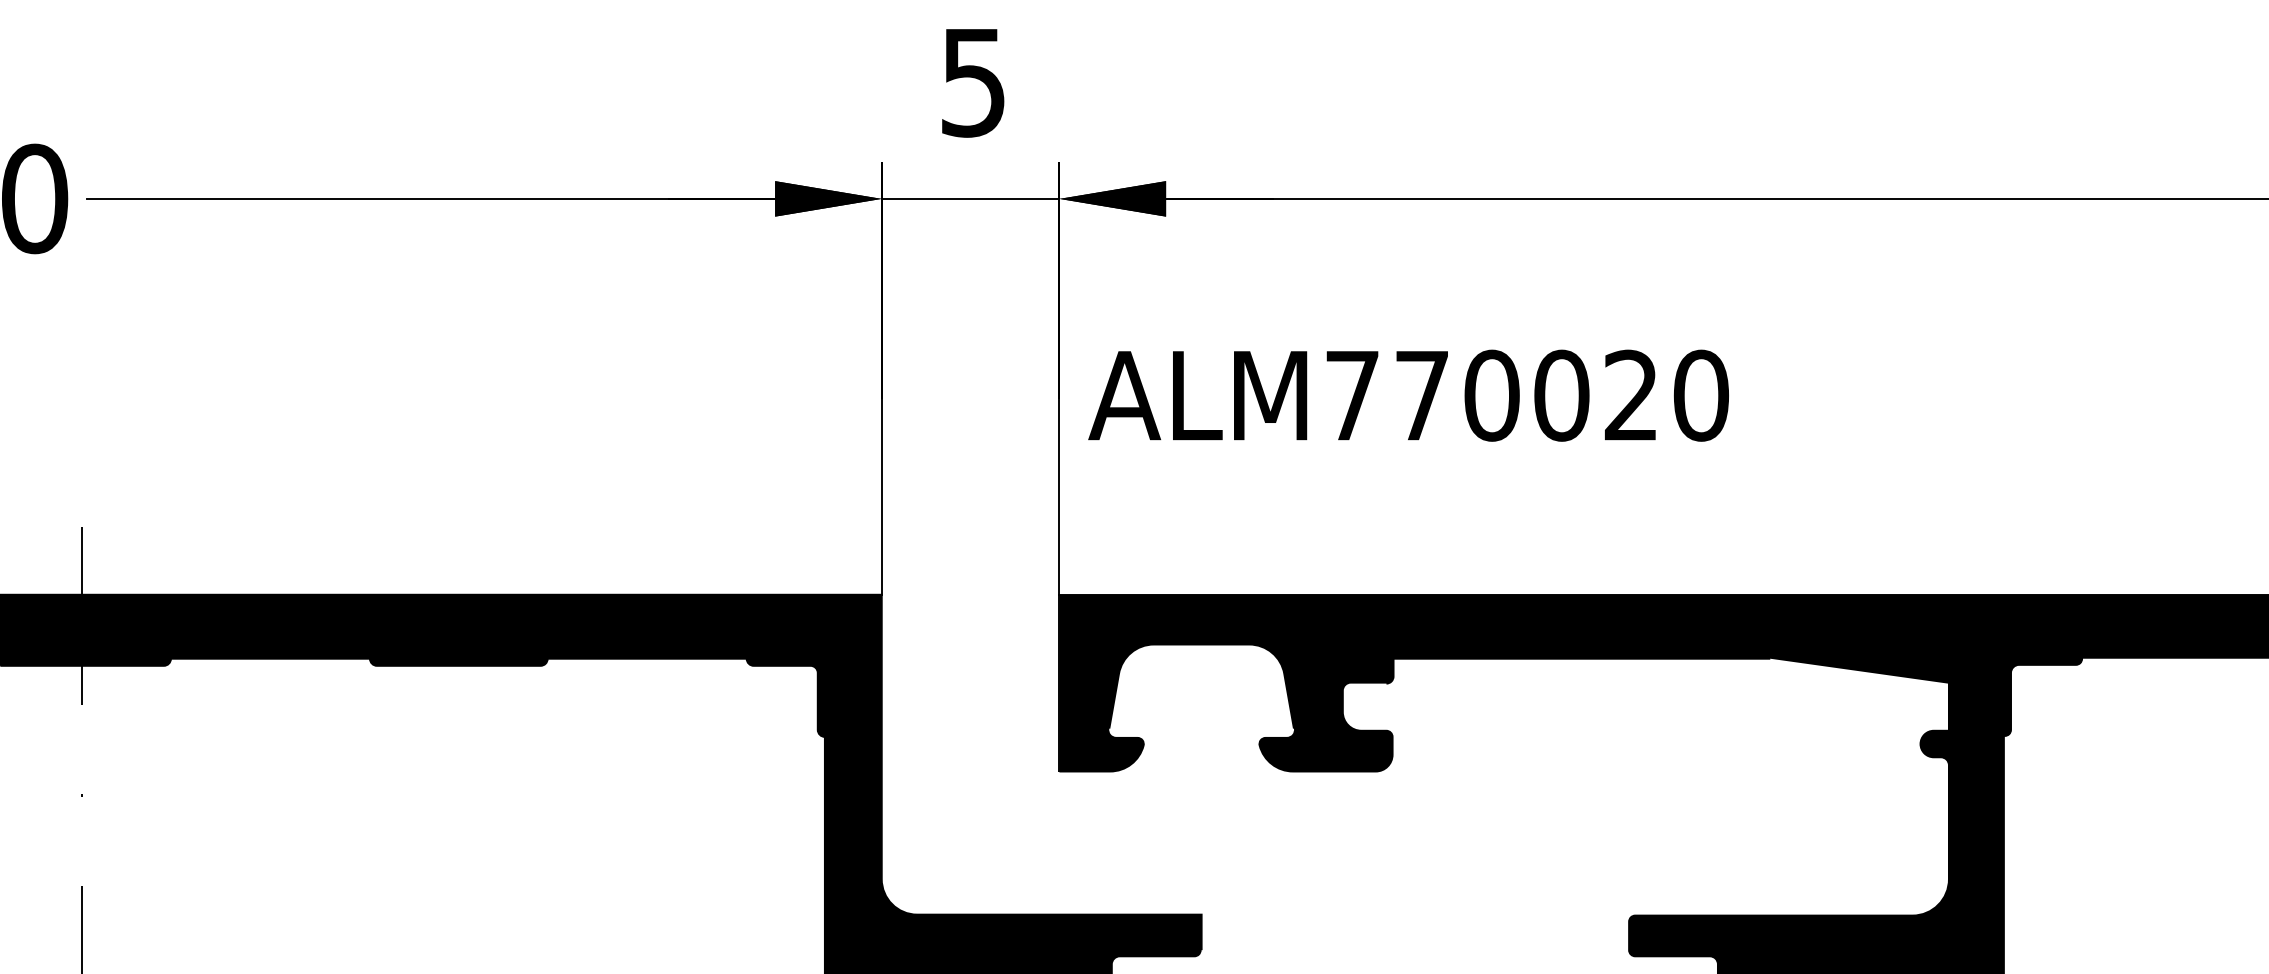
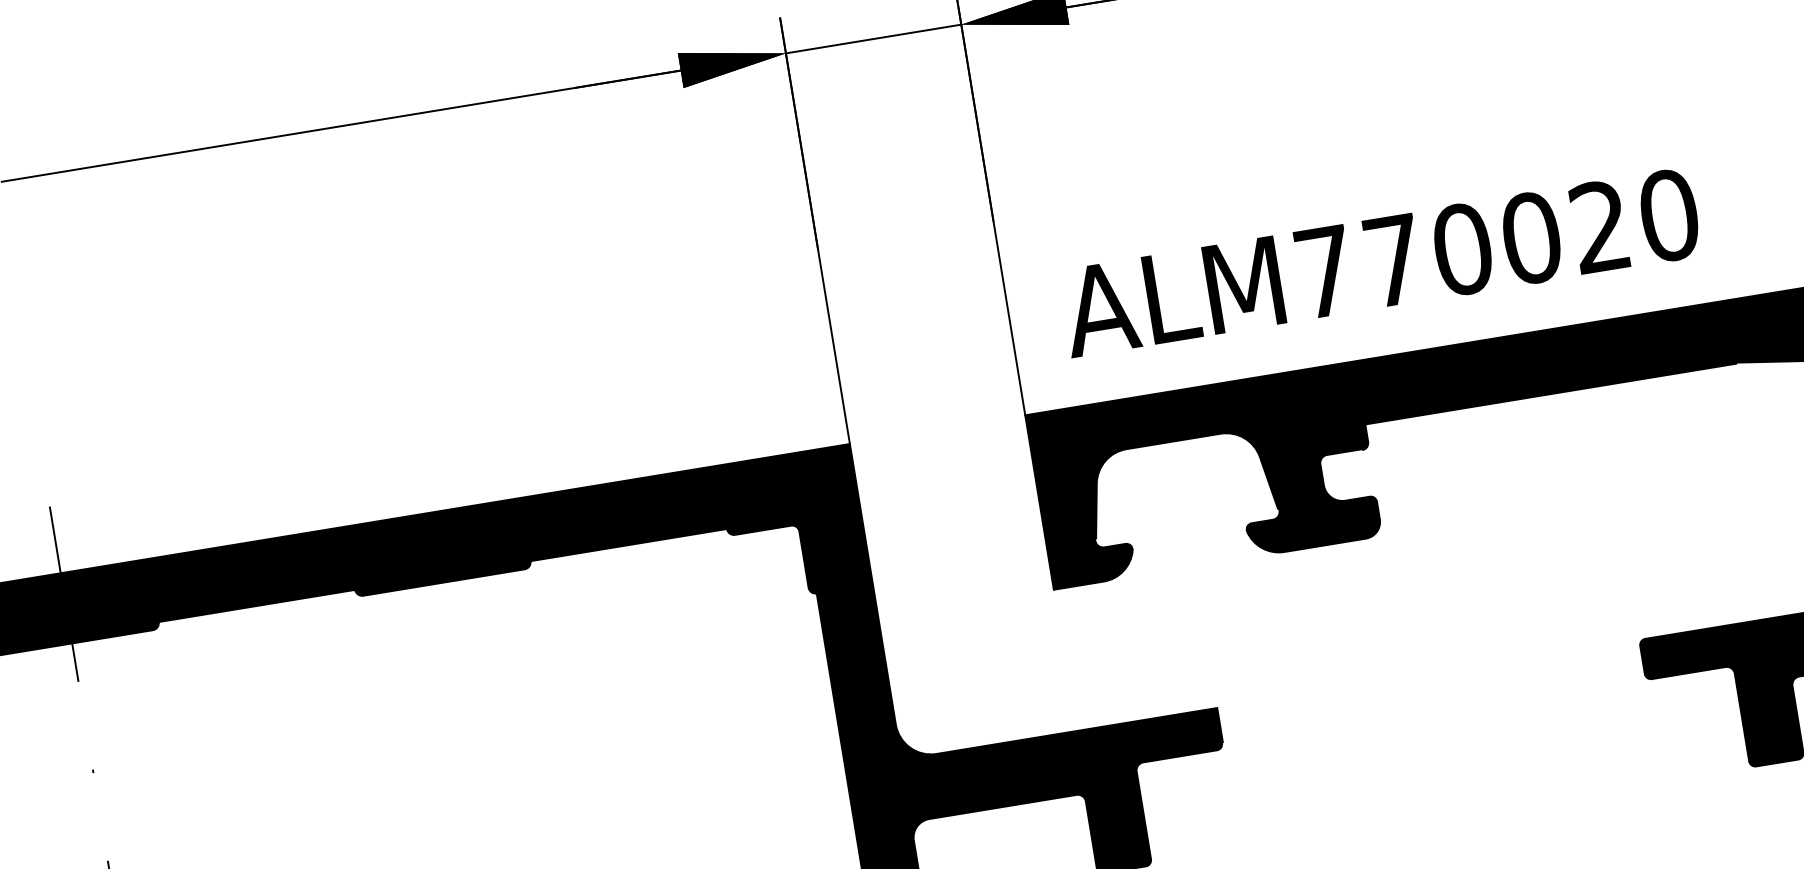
text: (1408, 395) -> (1380, 262), moved

